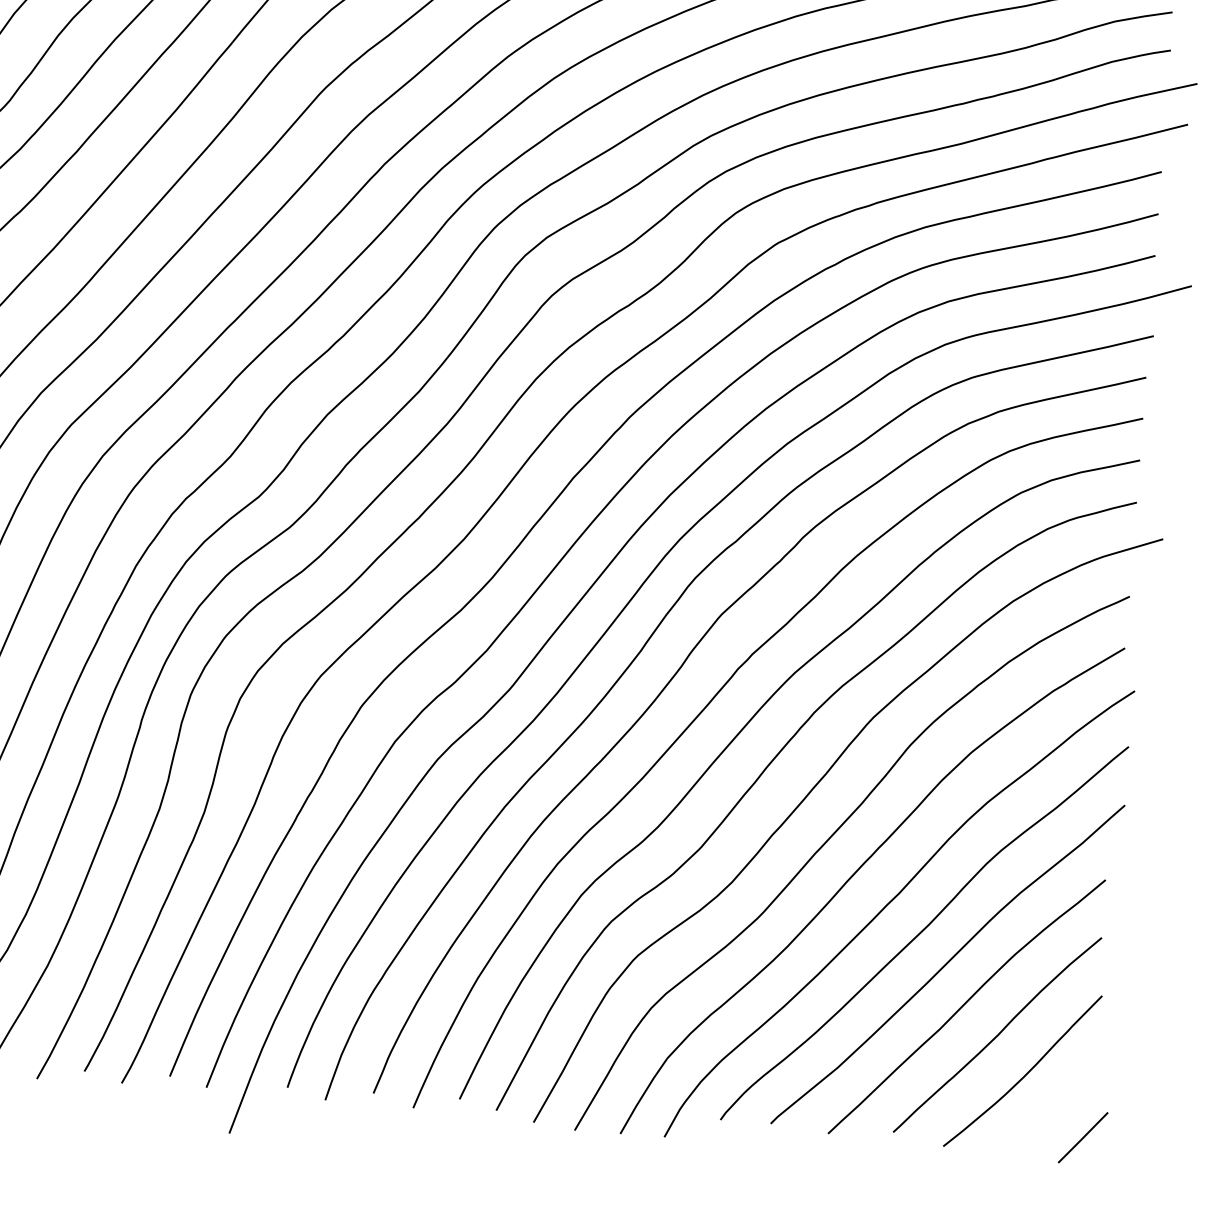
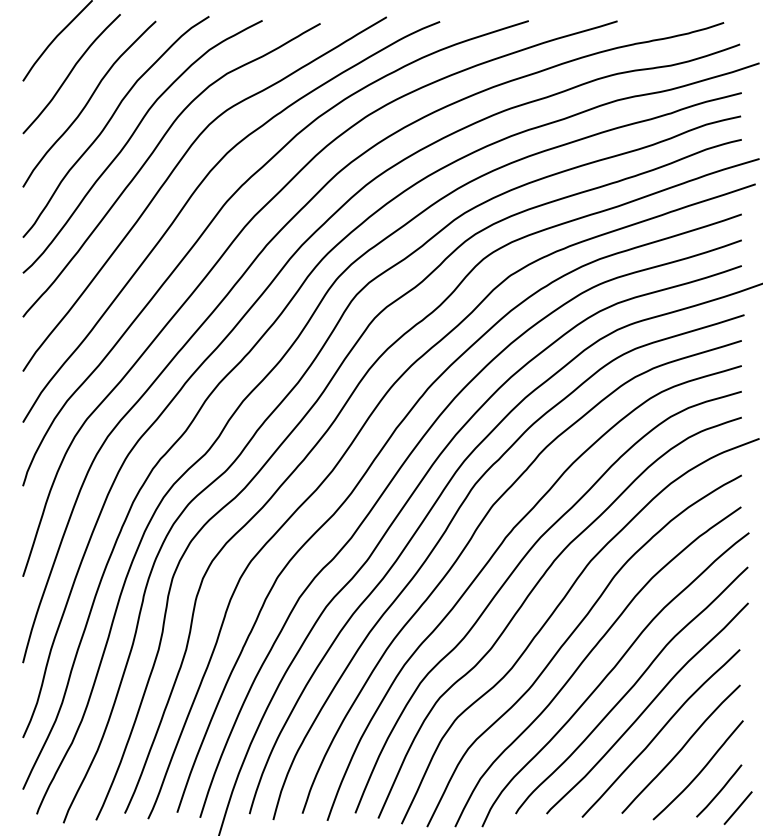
curve: (1054, 1106) -> (719, 790), added

